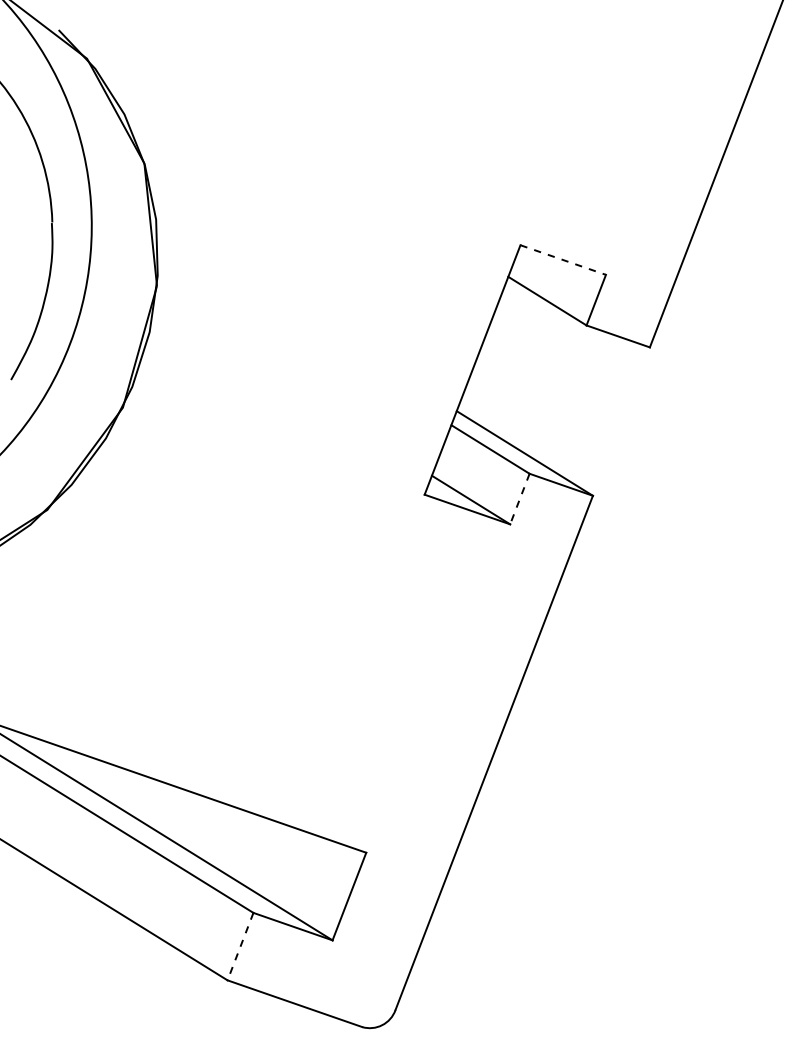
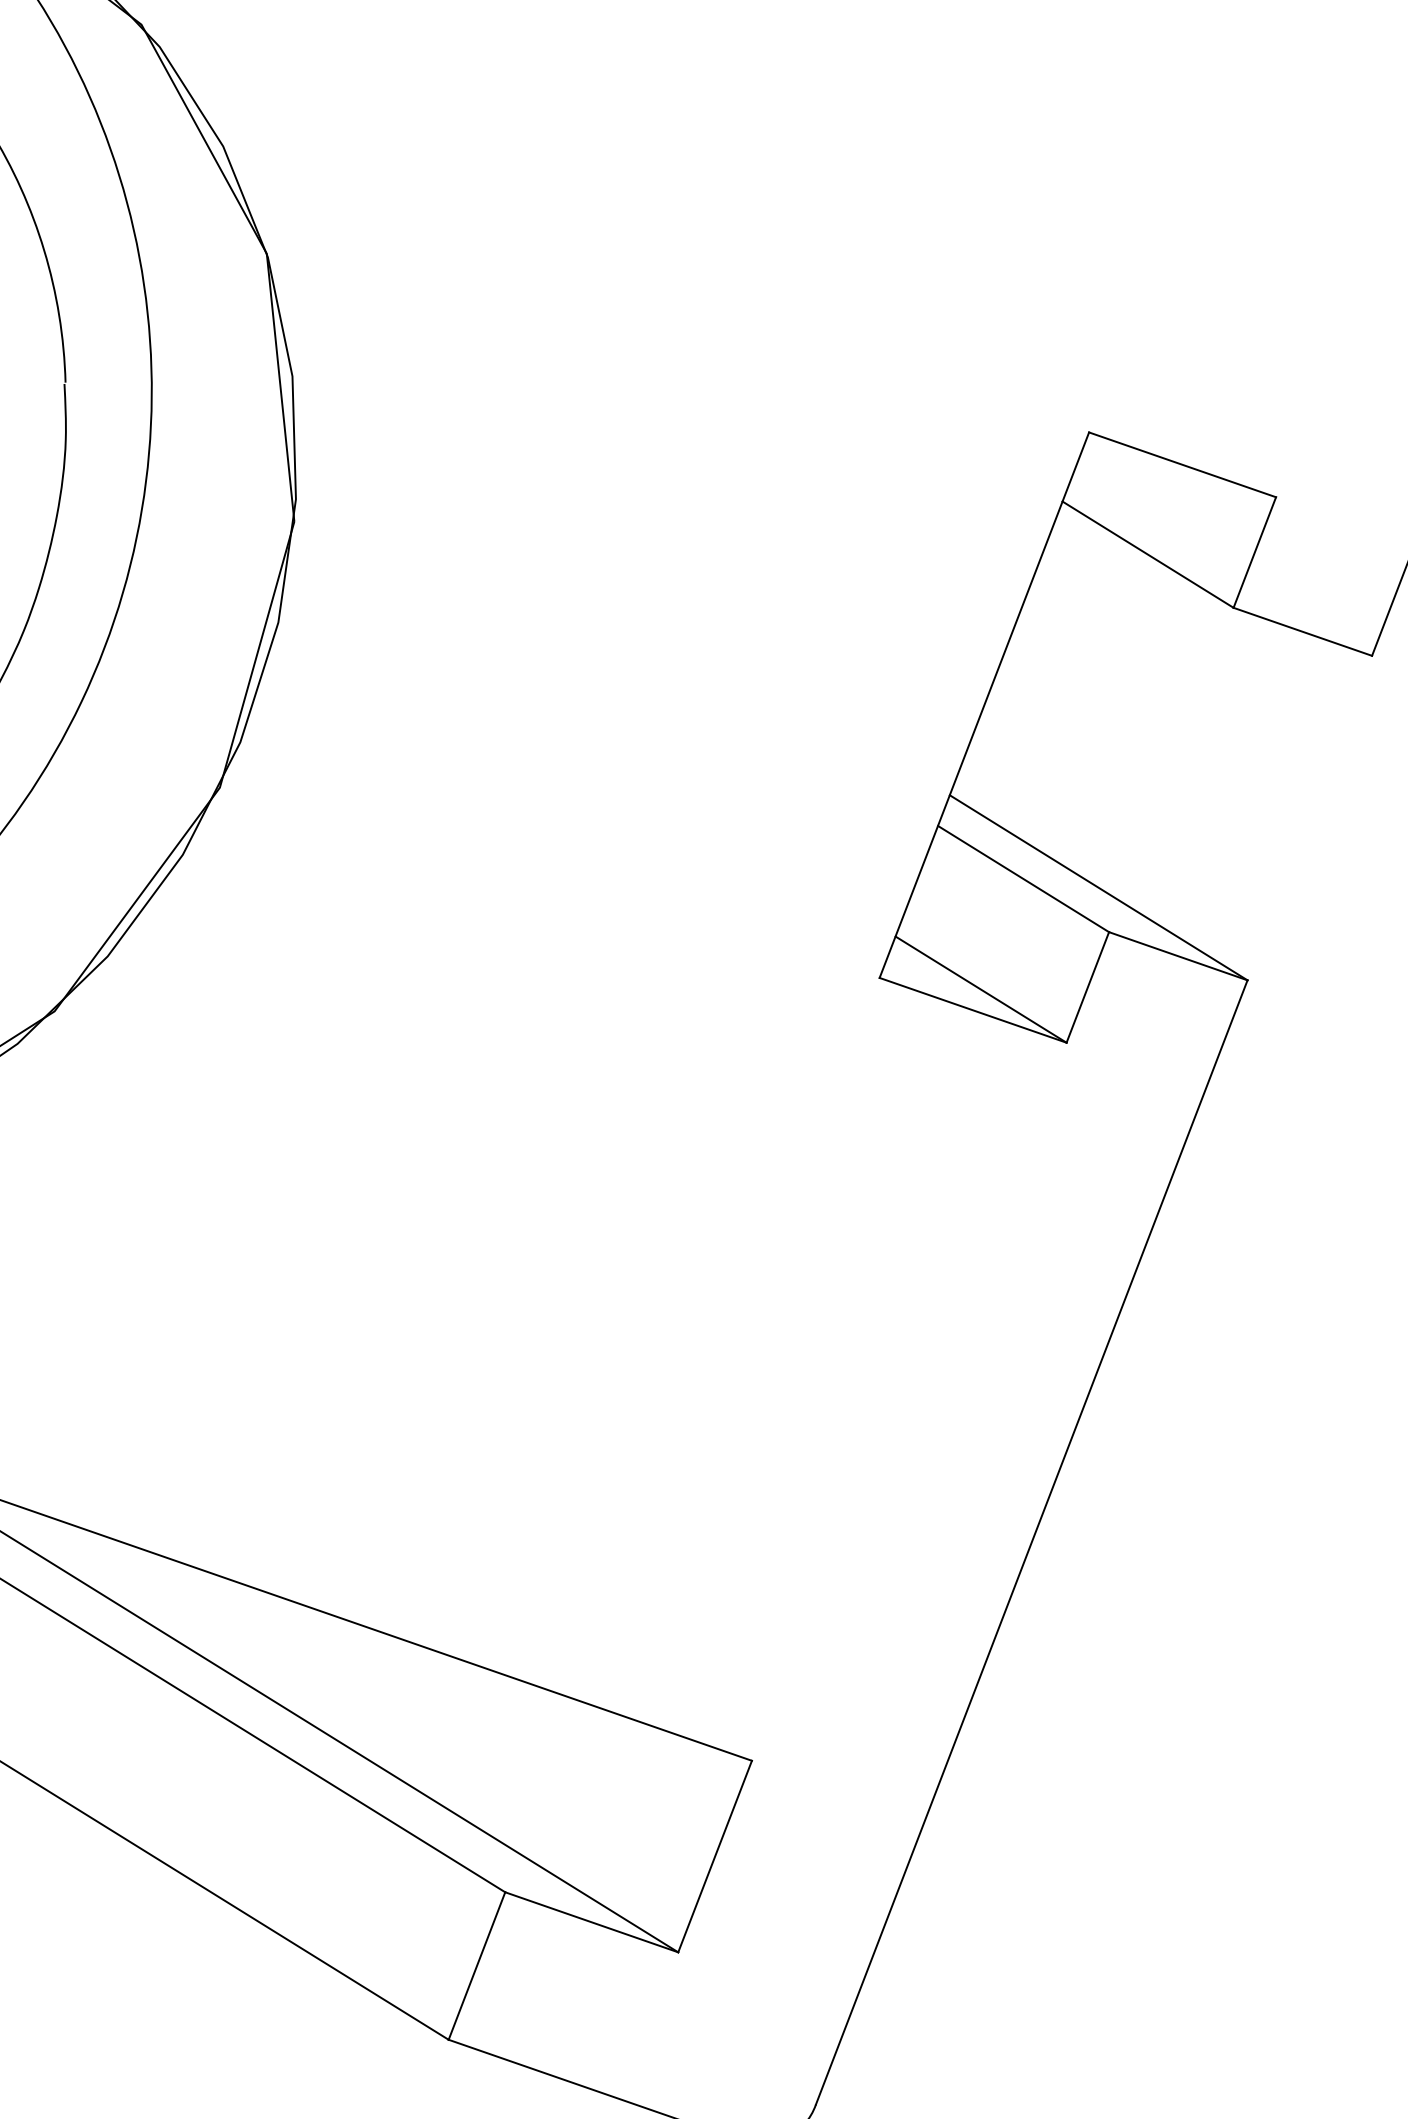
line: (563, 260) -> (1183, 465), dashed -> solid
line: (519, 499) -> (1086, 988), dashed -> solid
line: (240, 947) -> (476, 1967), dashed -> solid

